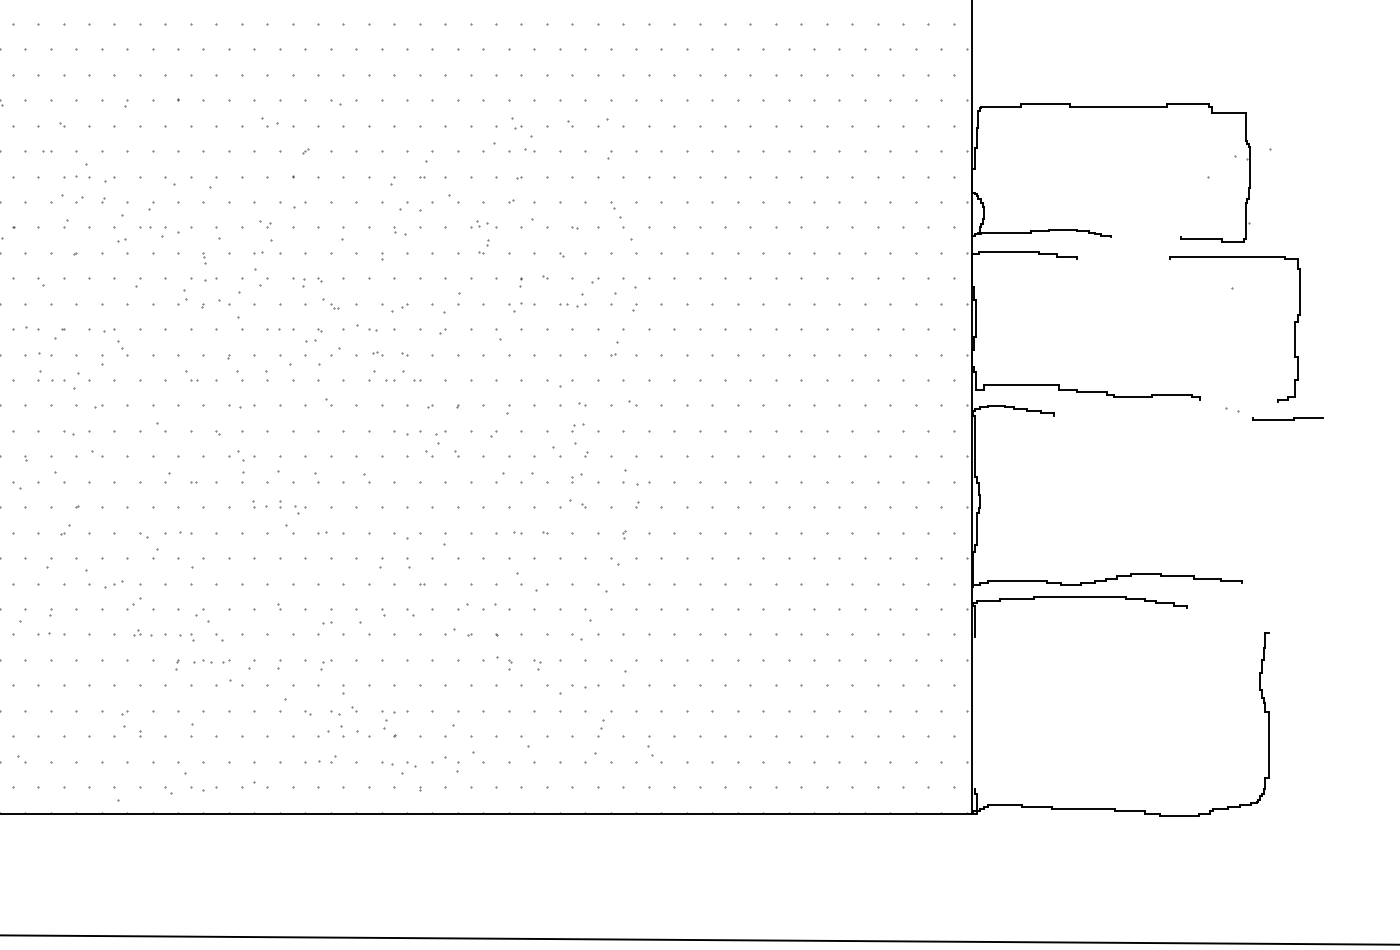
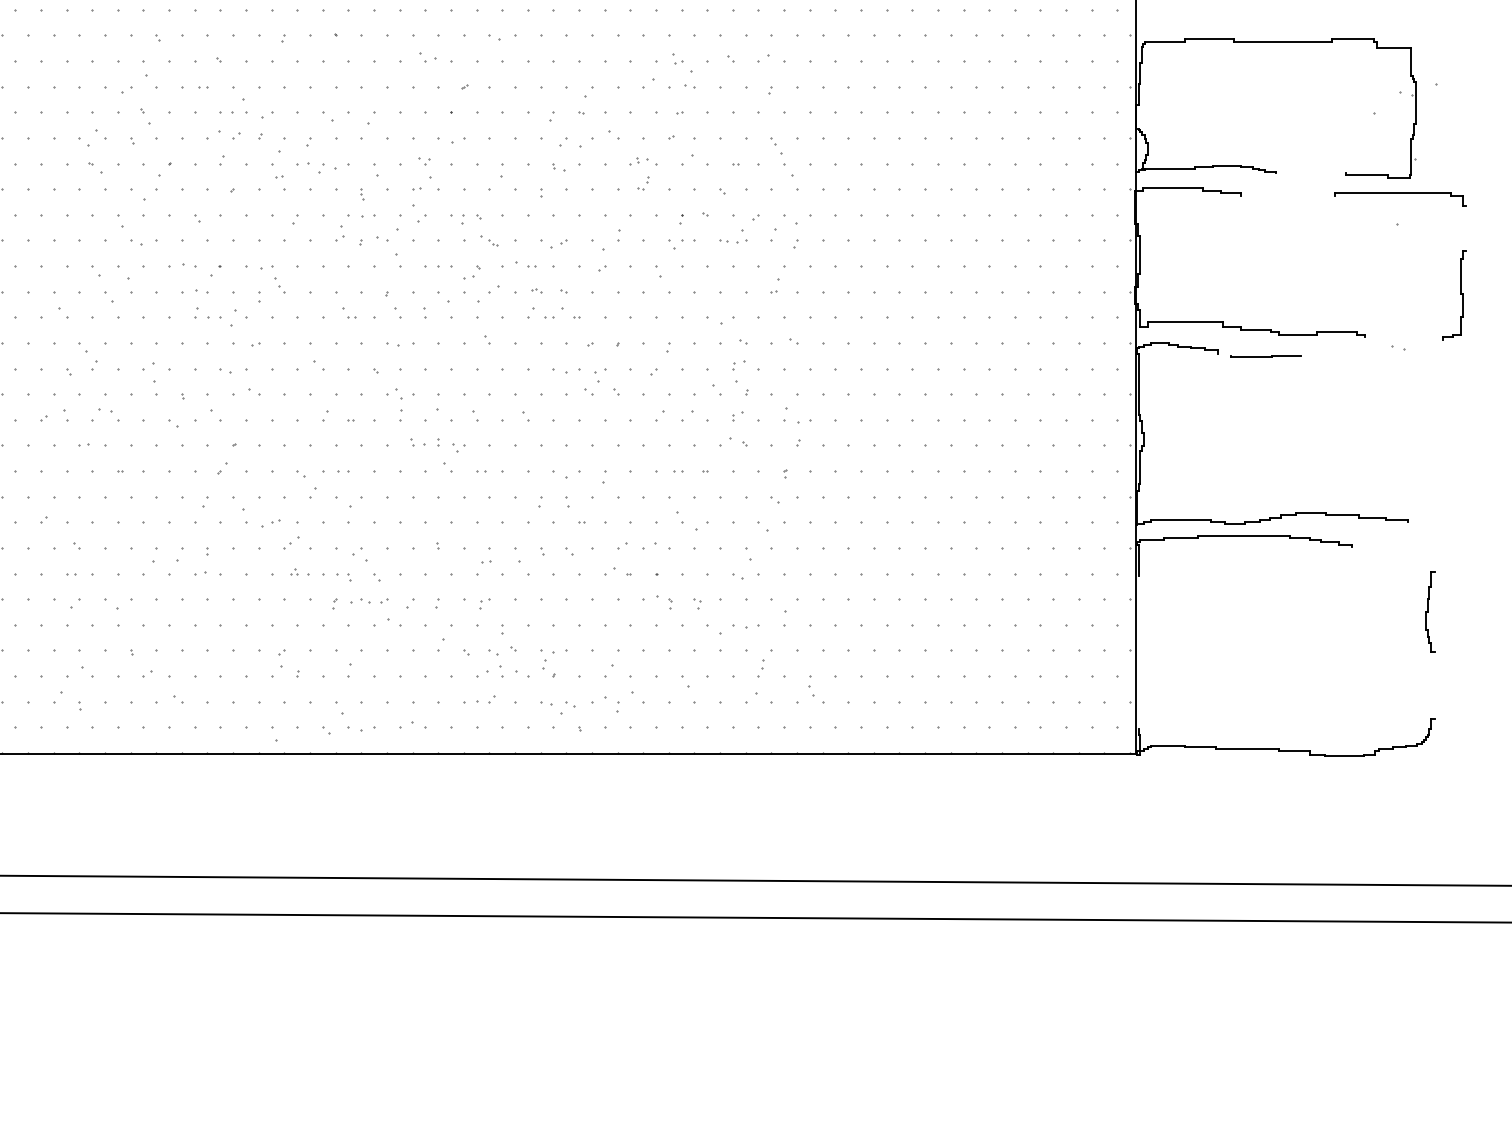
line: (1299, 291) -> (1465, 228), removed
part: (1287, 418) -> (1265, 356), moved
line: (1268, 744) -> (1434, 684), removed

